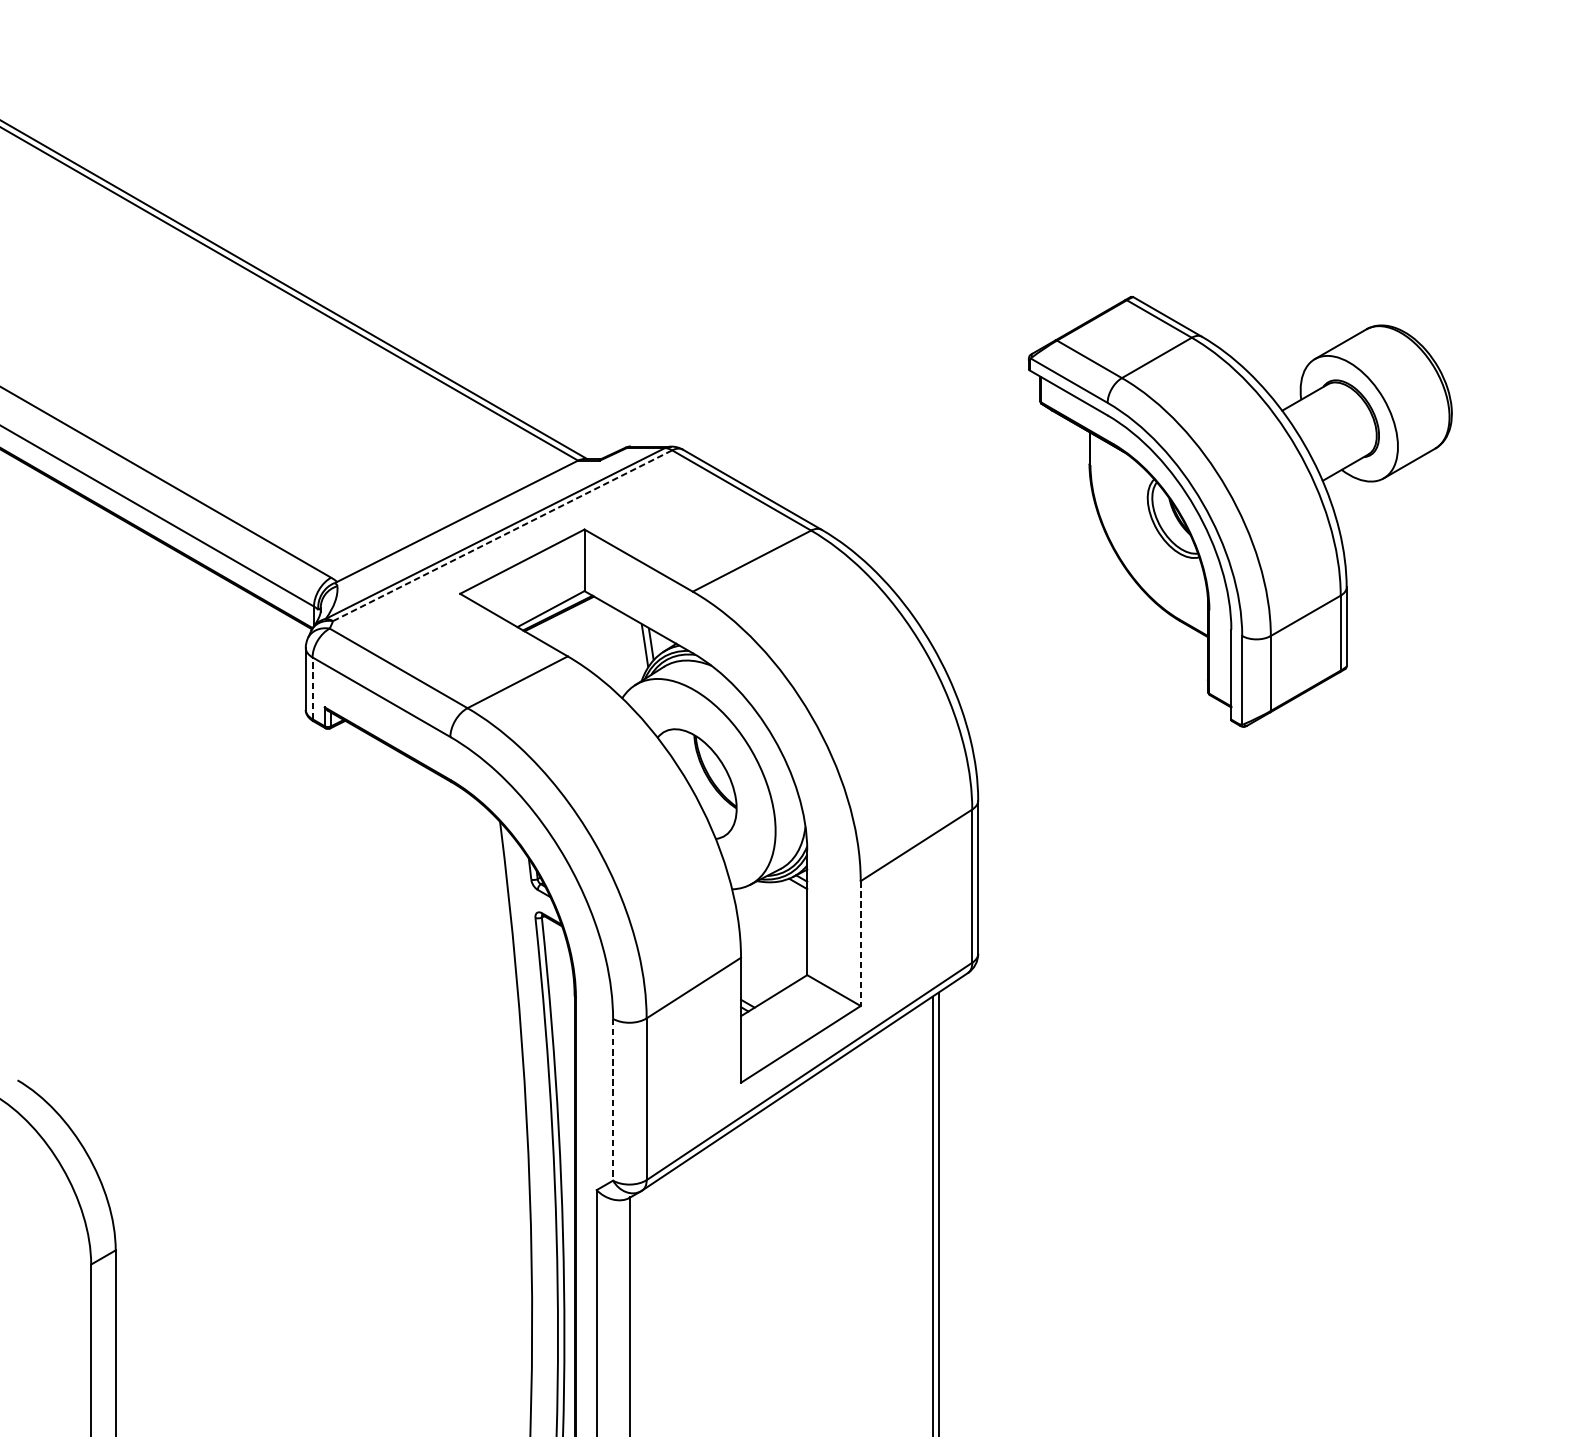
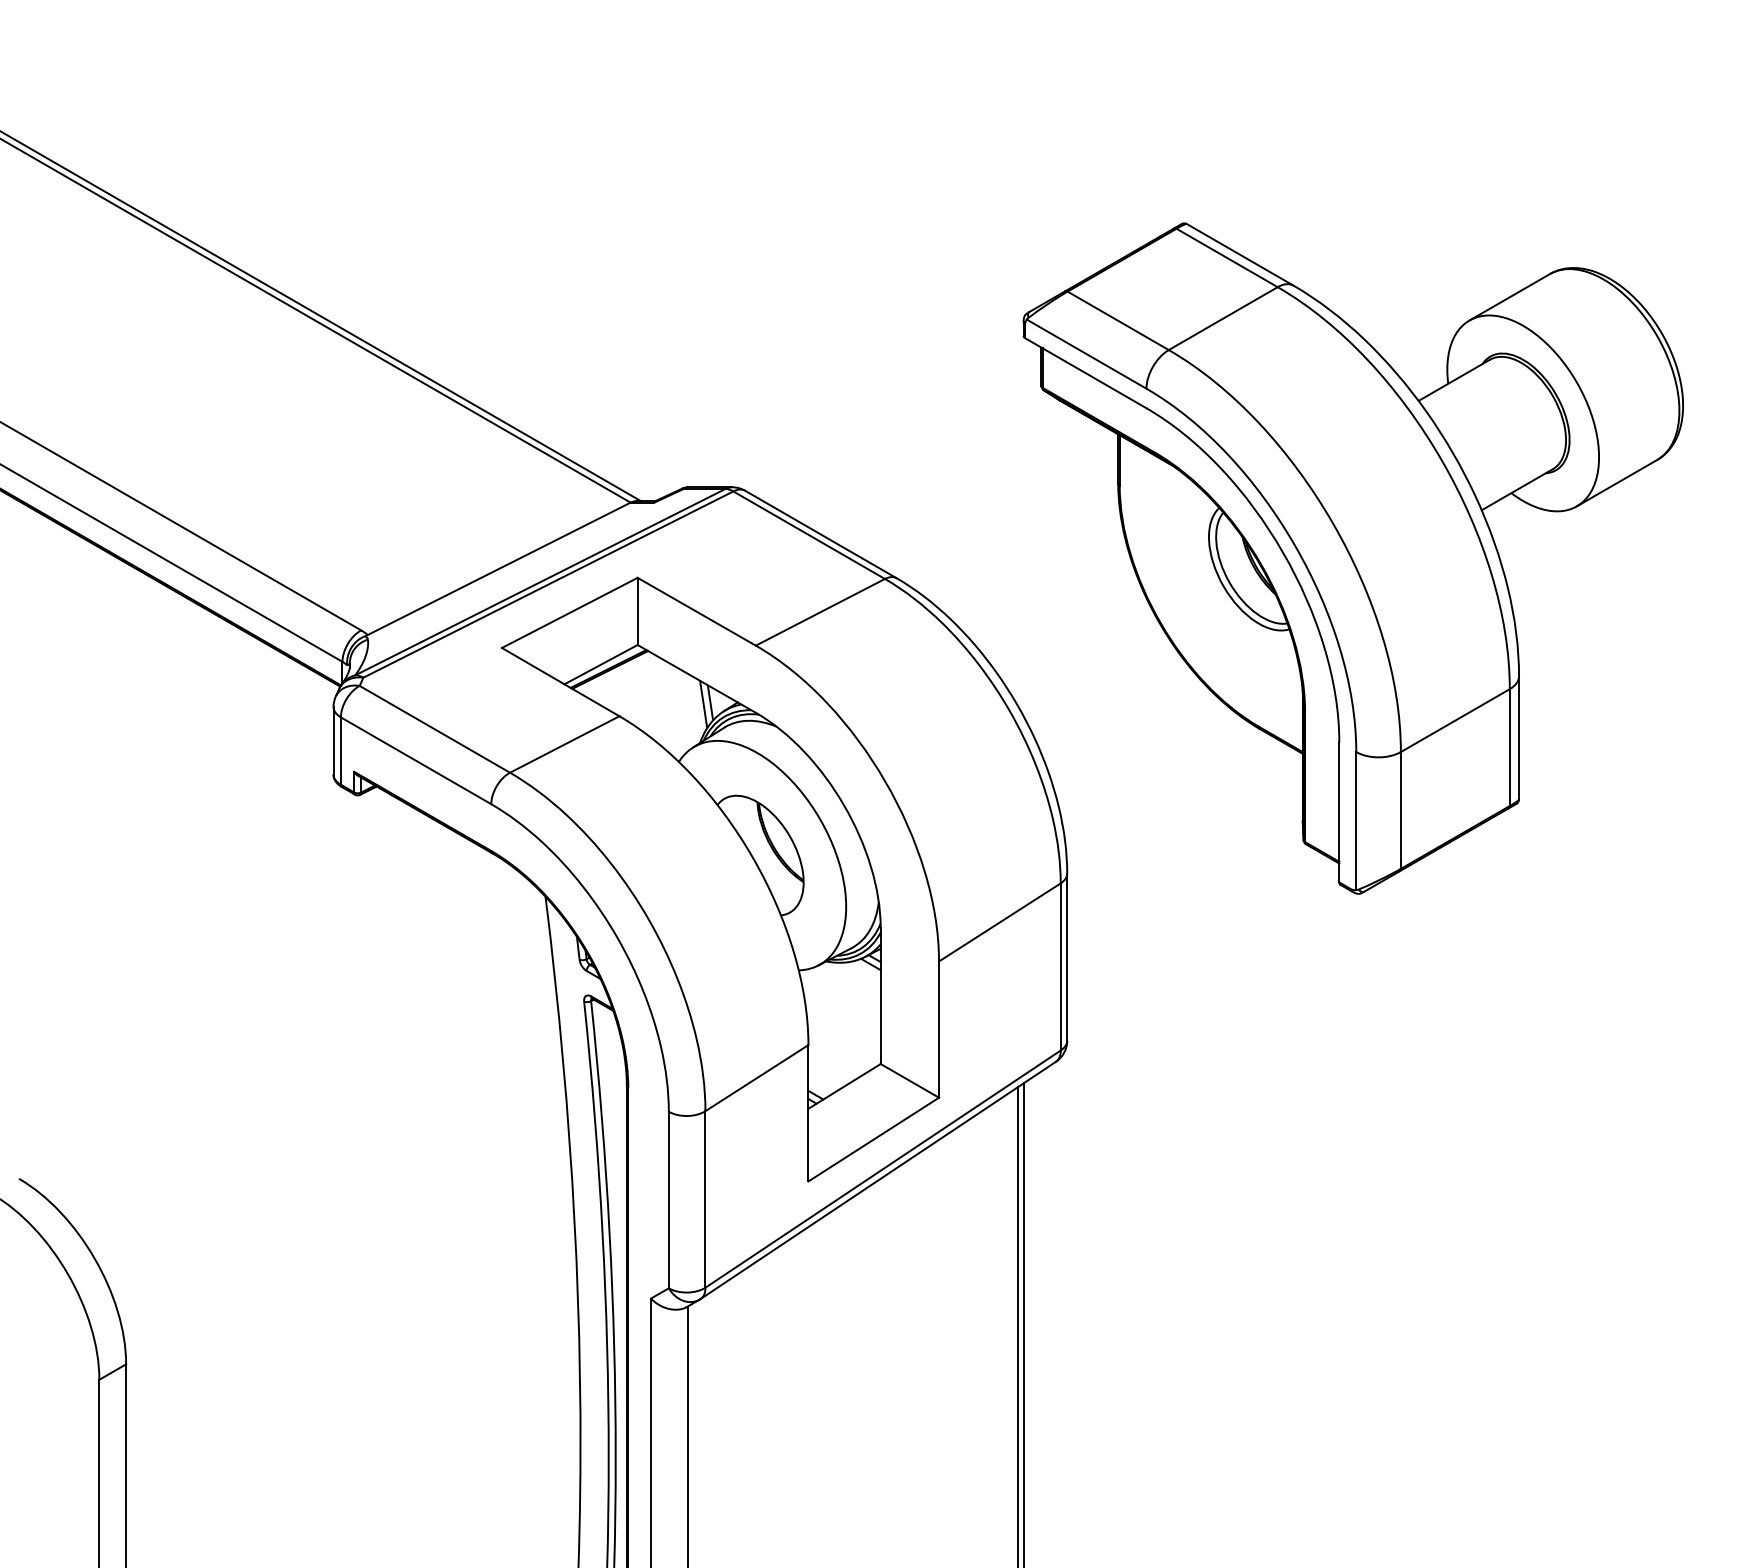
part: (1239, 511) -> (1352, 558), size x1.43
line: (502, 535) -> (548, 584), dashed -> solid
line: (312, 688) -> (340, 751), dashed -> solid
line: (861, 944) -> (939, 1030), dashed -> solid
line: (612, 1100) -> (668, 1200), dashed -> solid

